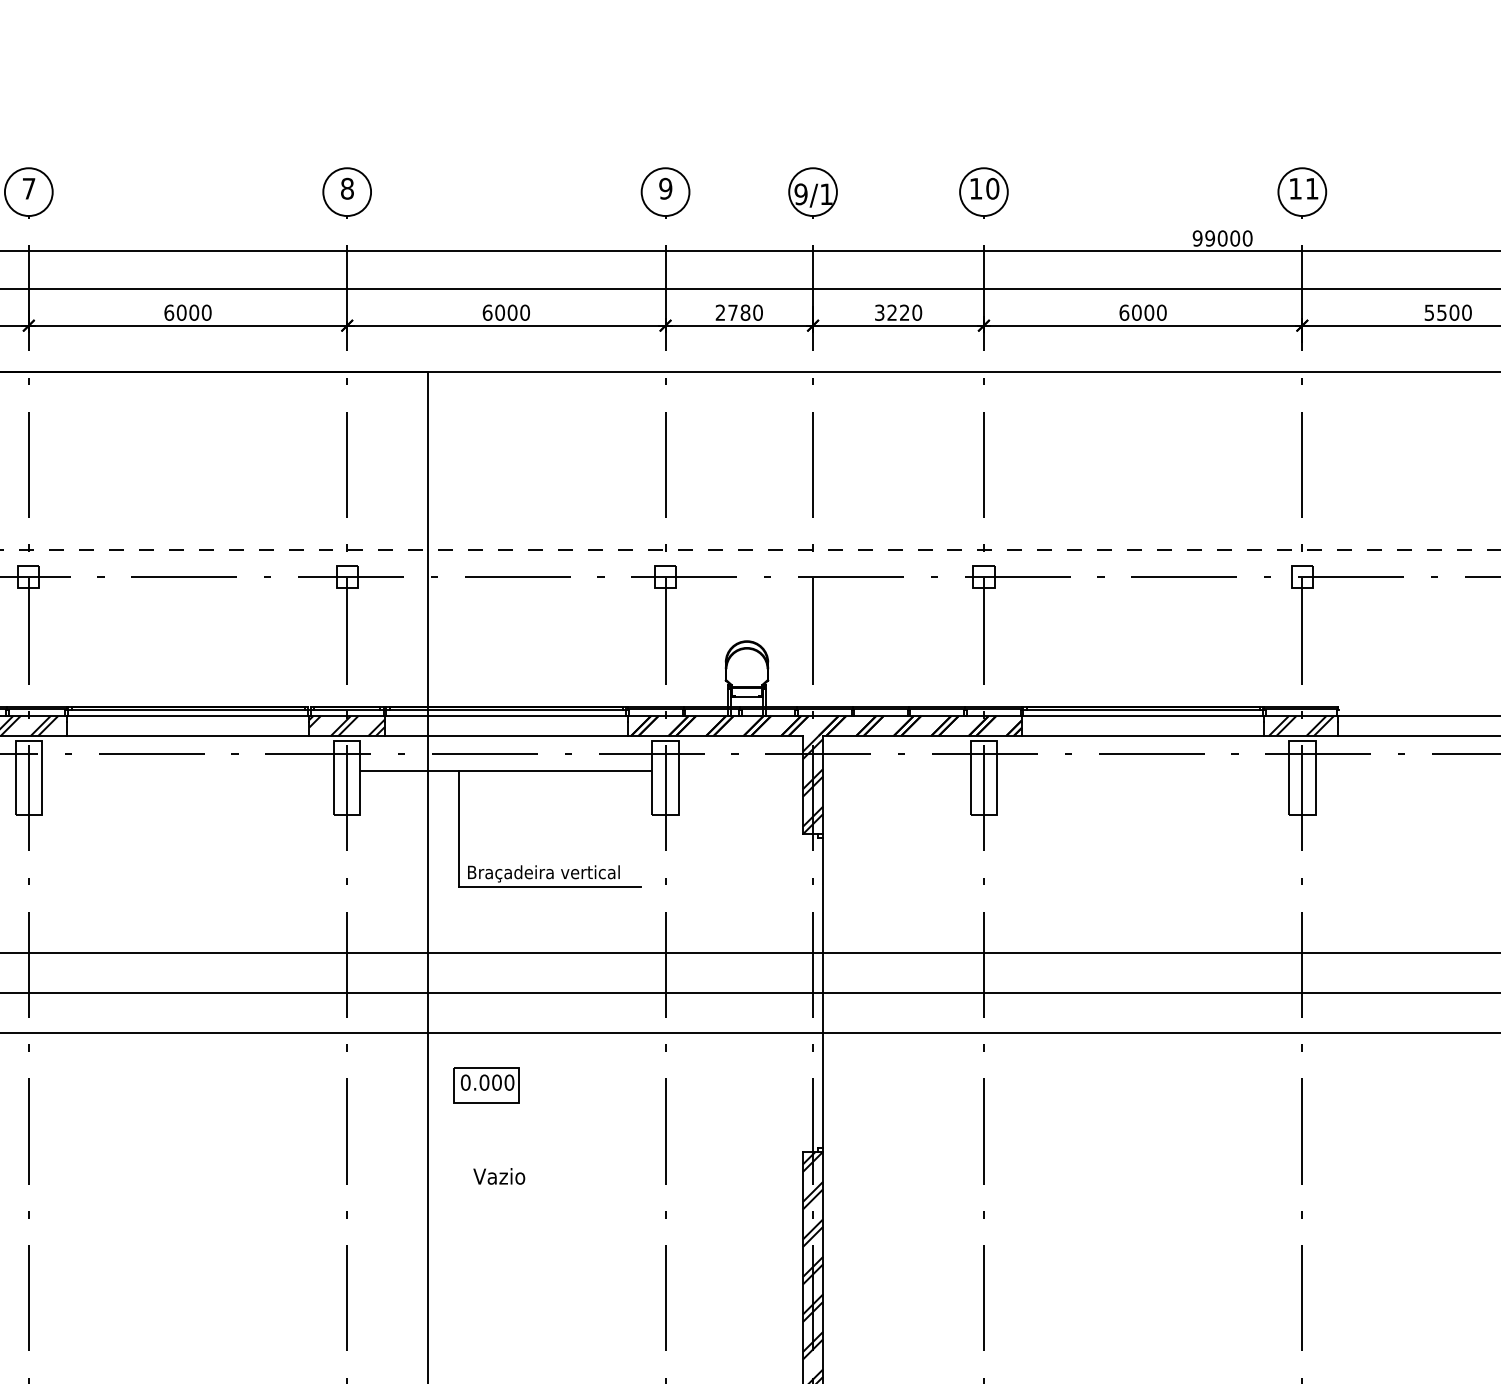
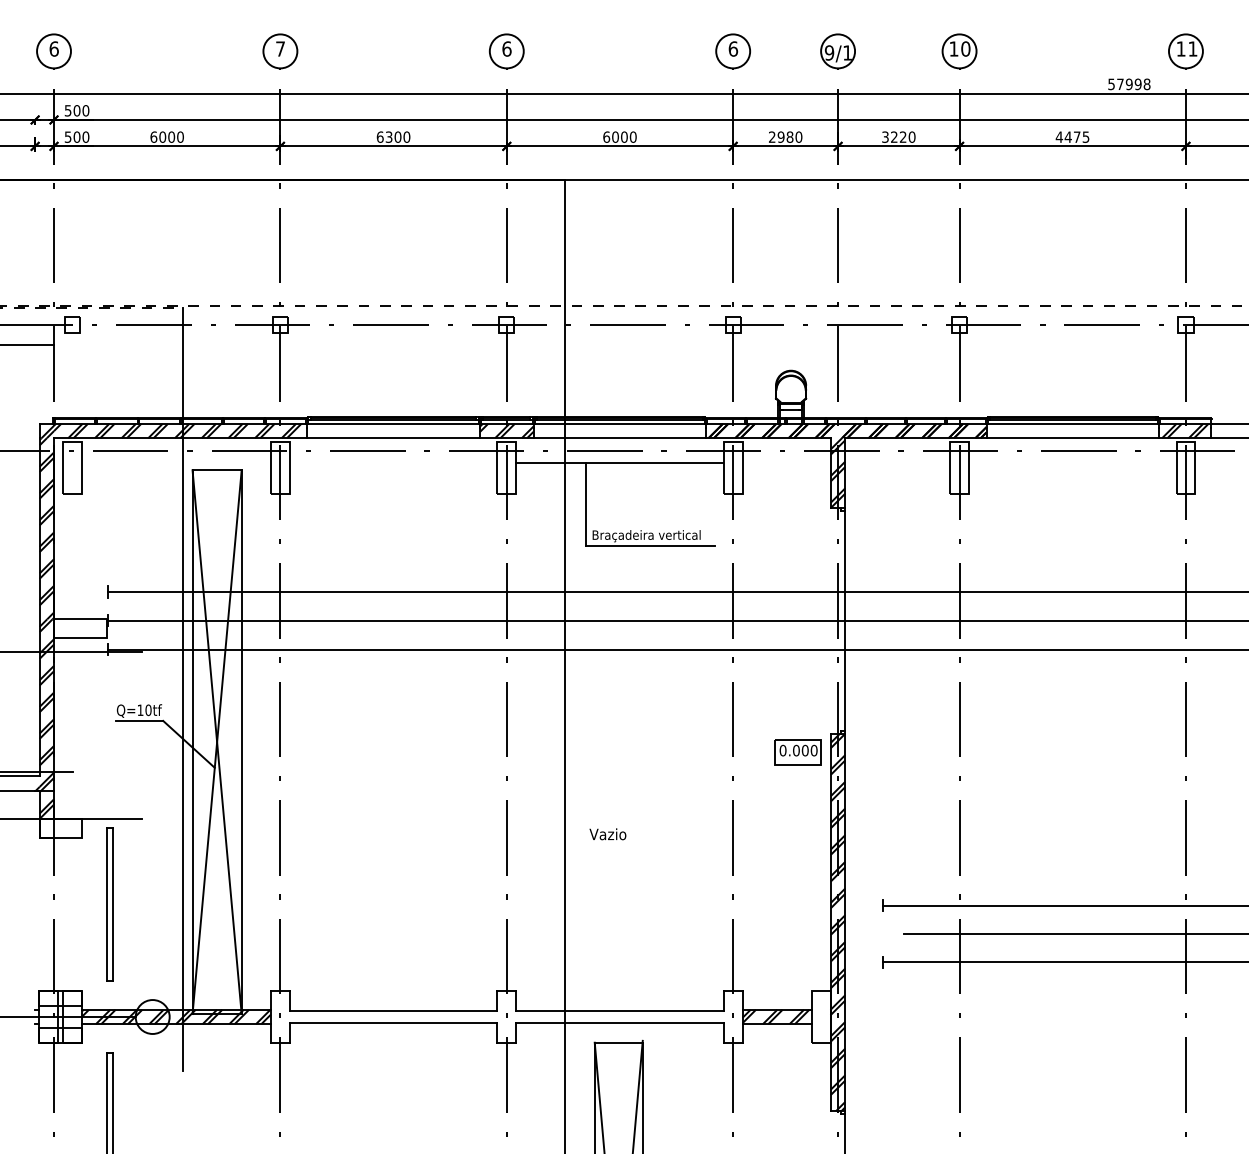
text: (346, 188) -> (506, 48), 8 -> 6
text: (666, 188) -> (733, 48), 9 -> 6
text: (1222, 238) -> (1129, 84), 99000 -> 57998
text: (180, 311) -> (388, 136), 6000 -> 6300
text: (732, 311) -> (780, 136), 2780 -> 2980
text: (1142, 311) -> (1072, 136), 6000 -> 4475
part: (486, 1085) -> (797, 752), moved
text: (498, 1176) -> (607, 834), moved

